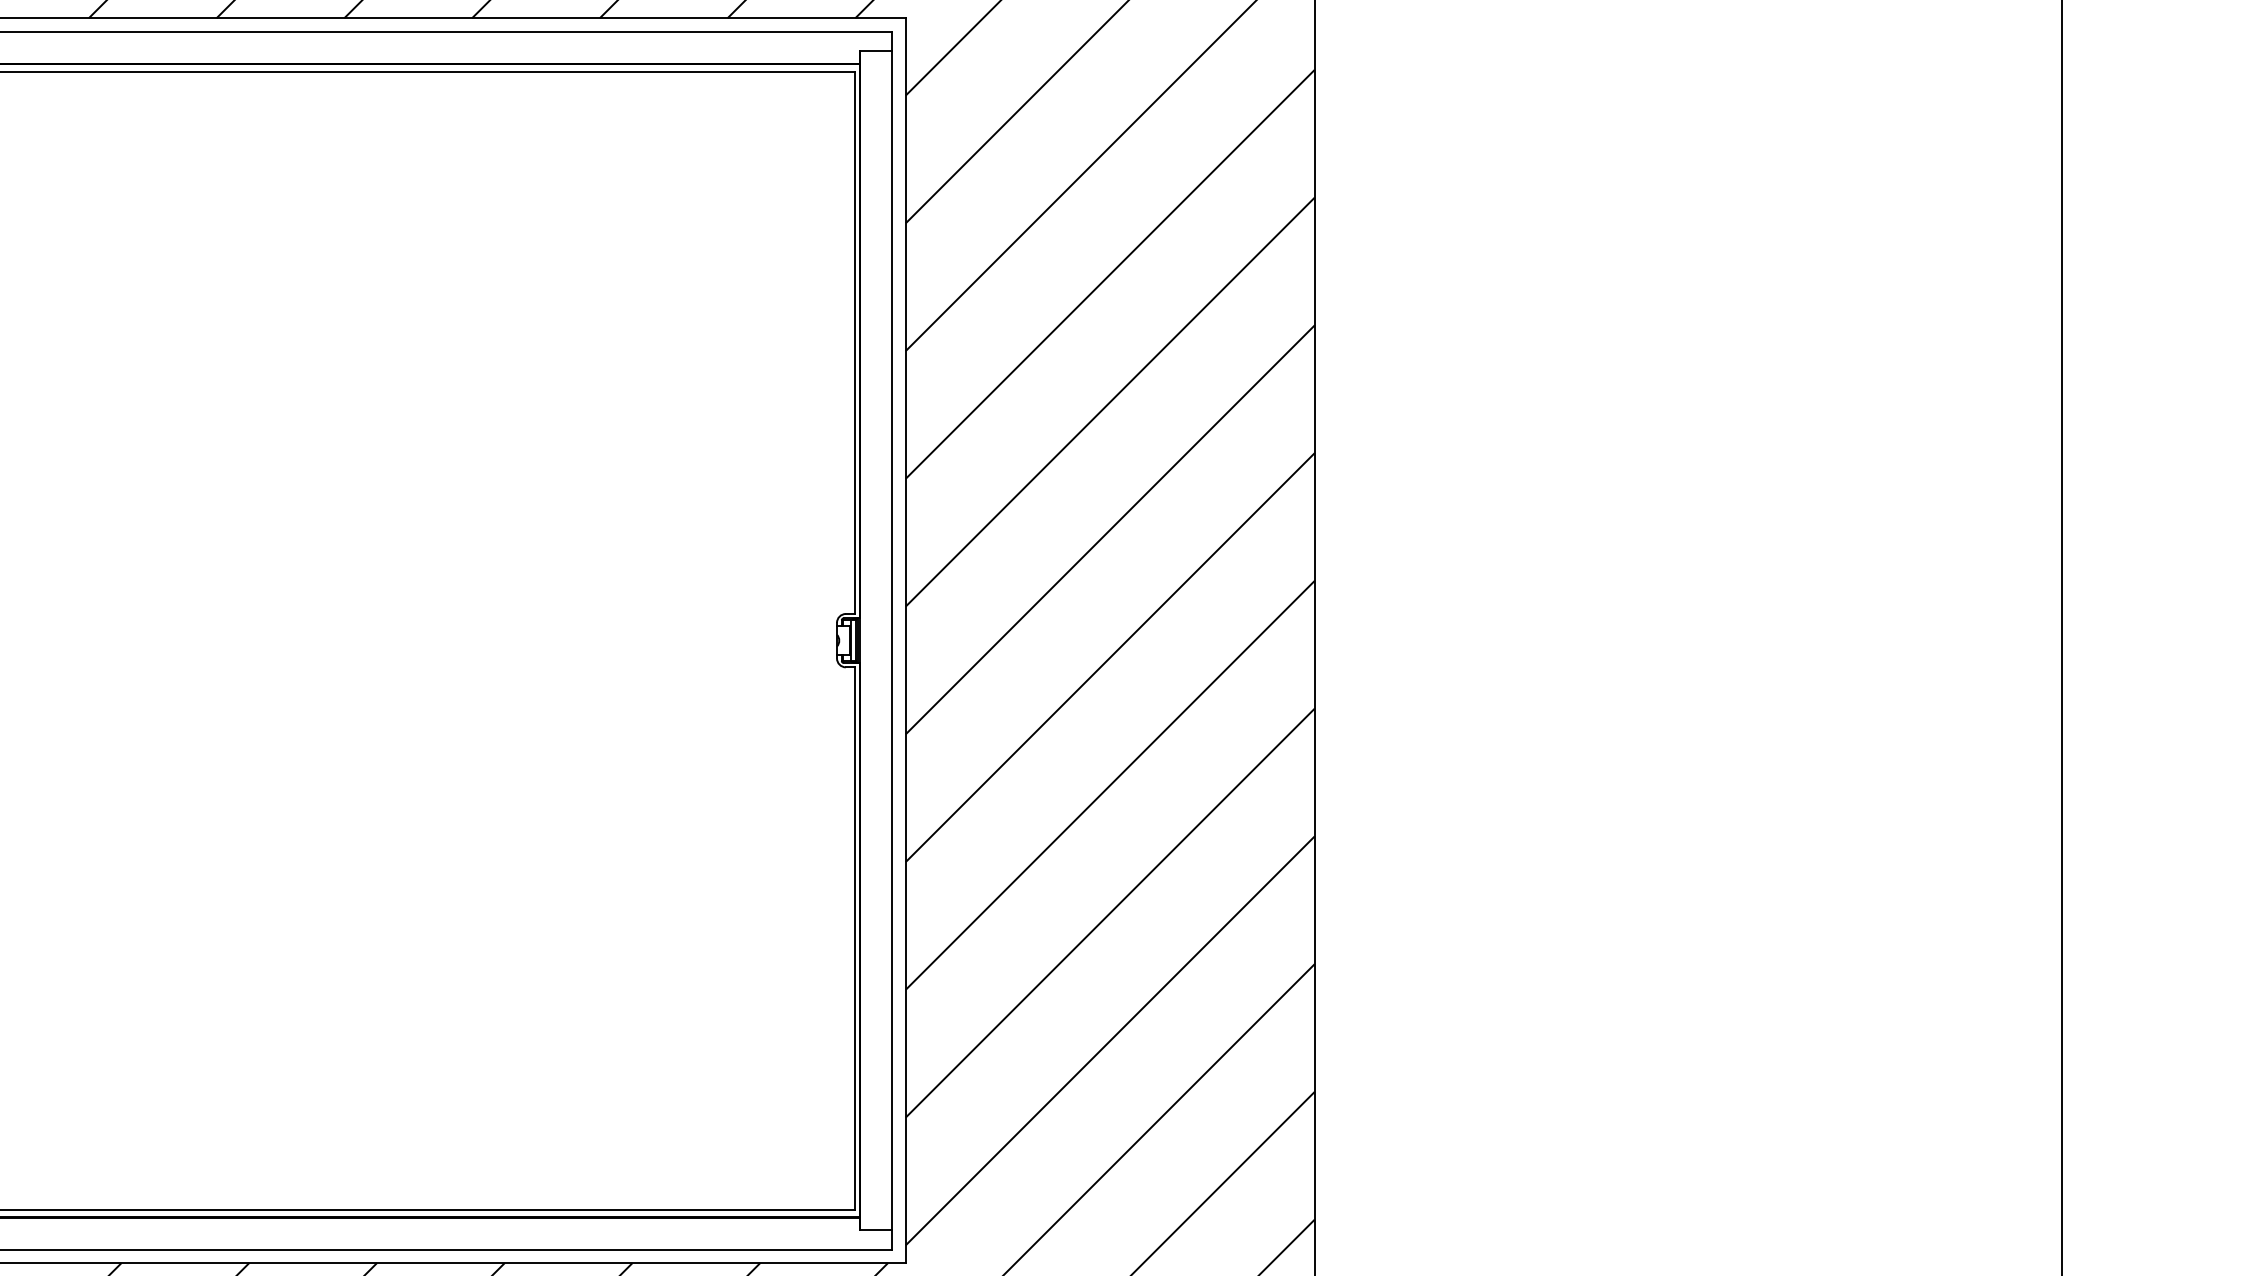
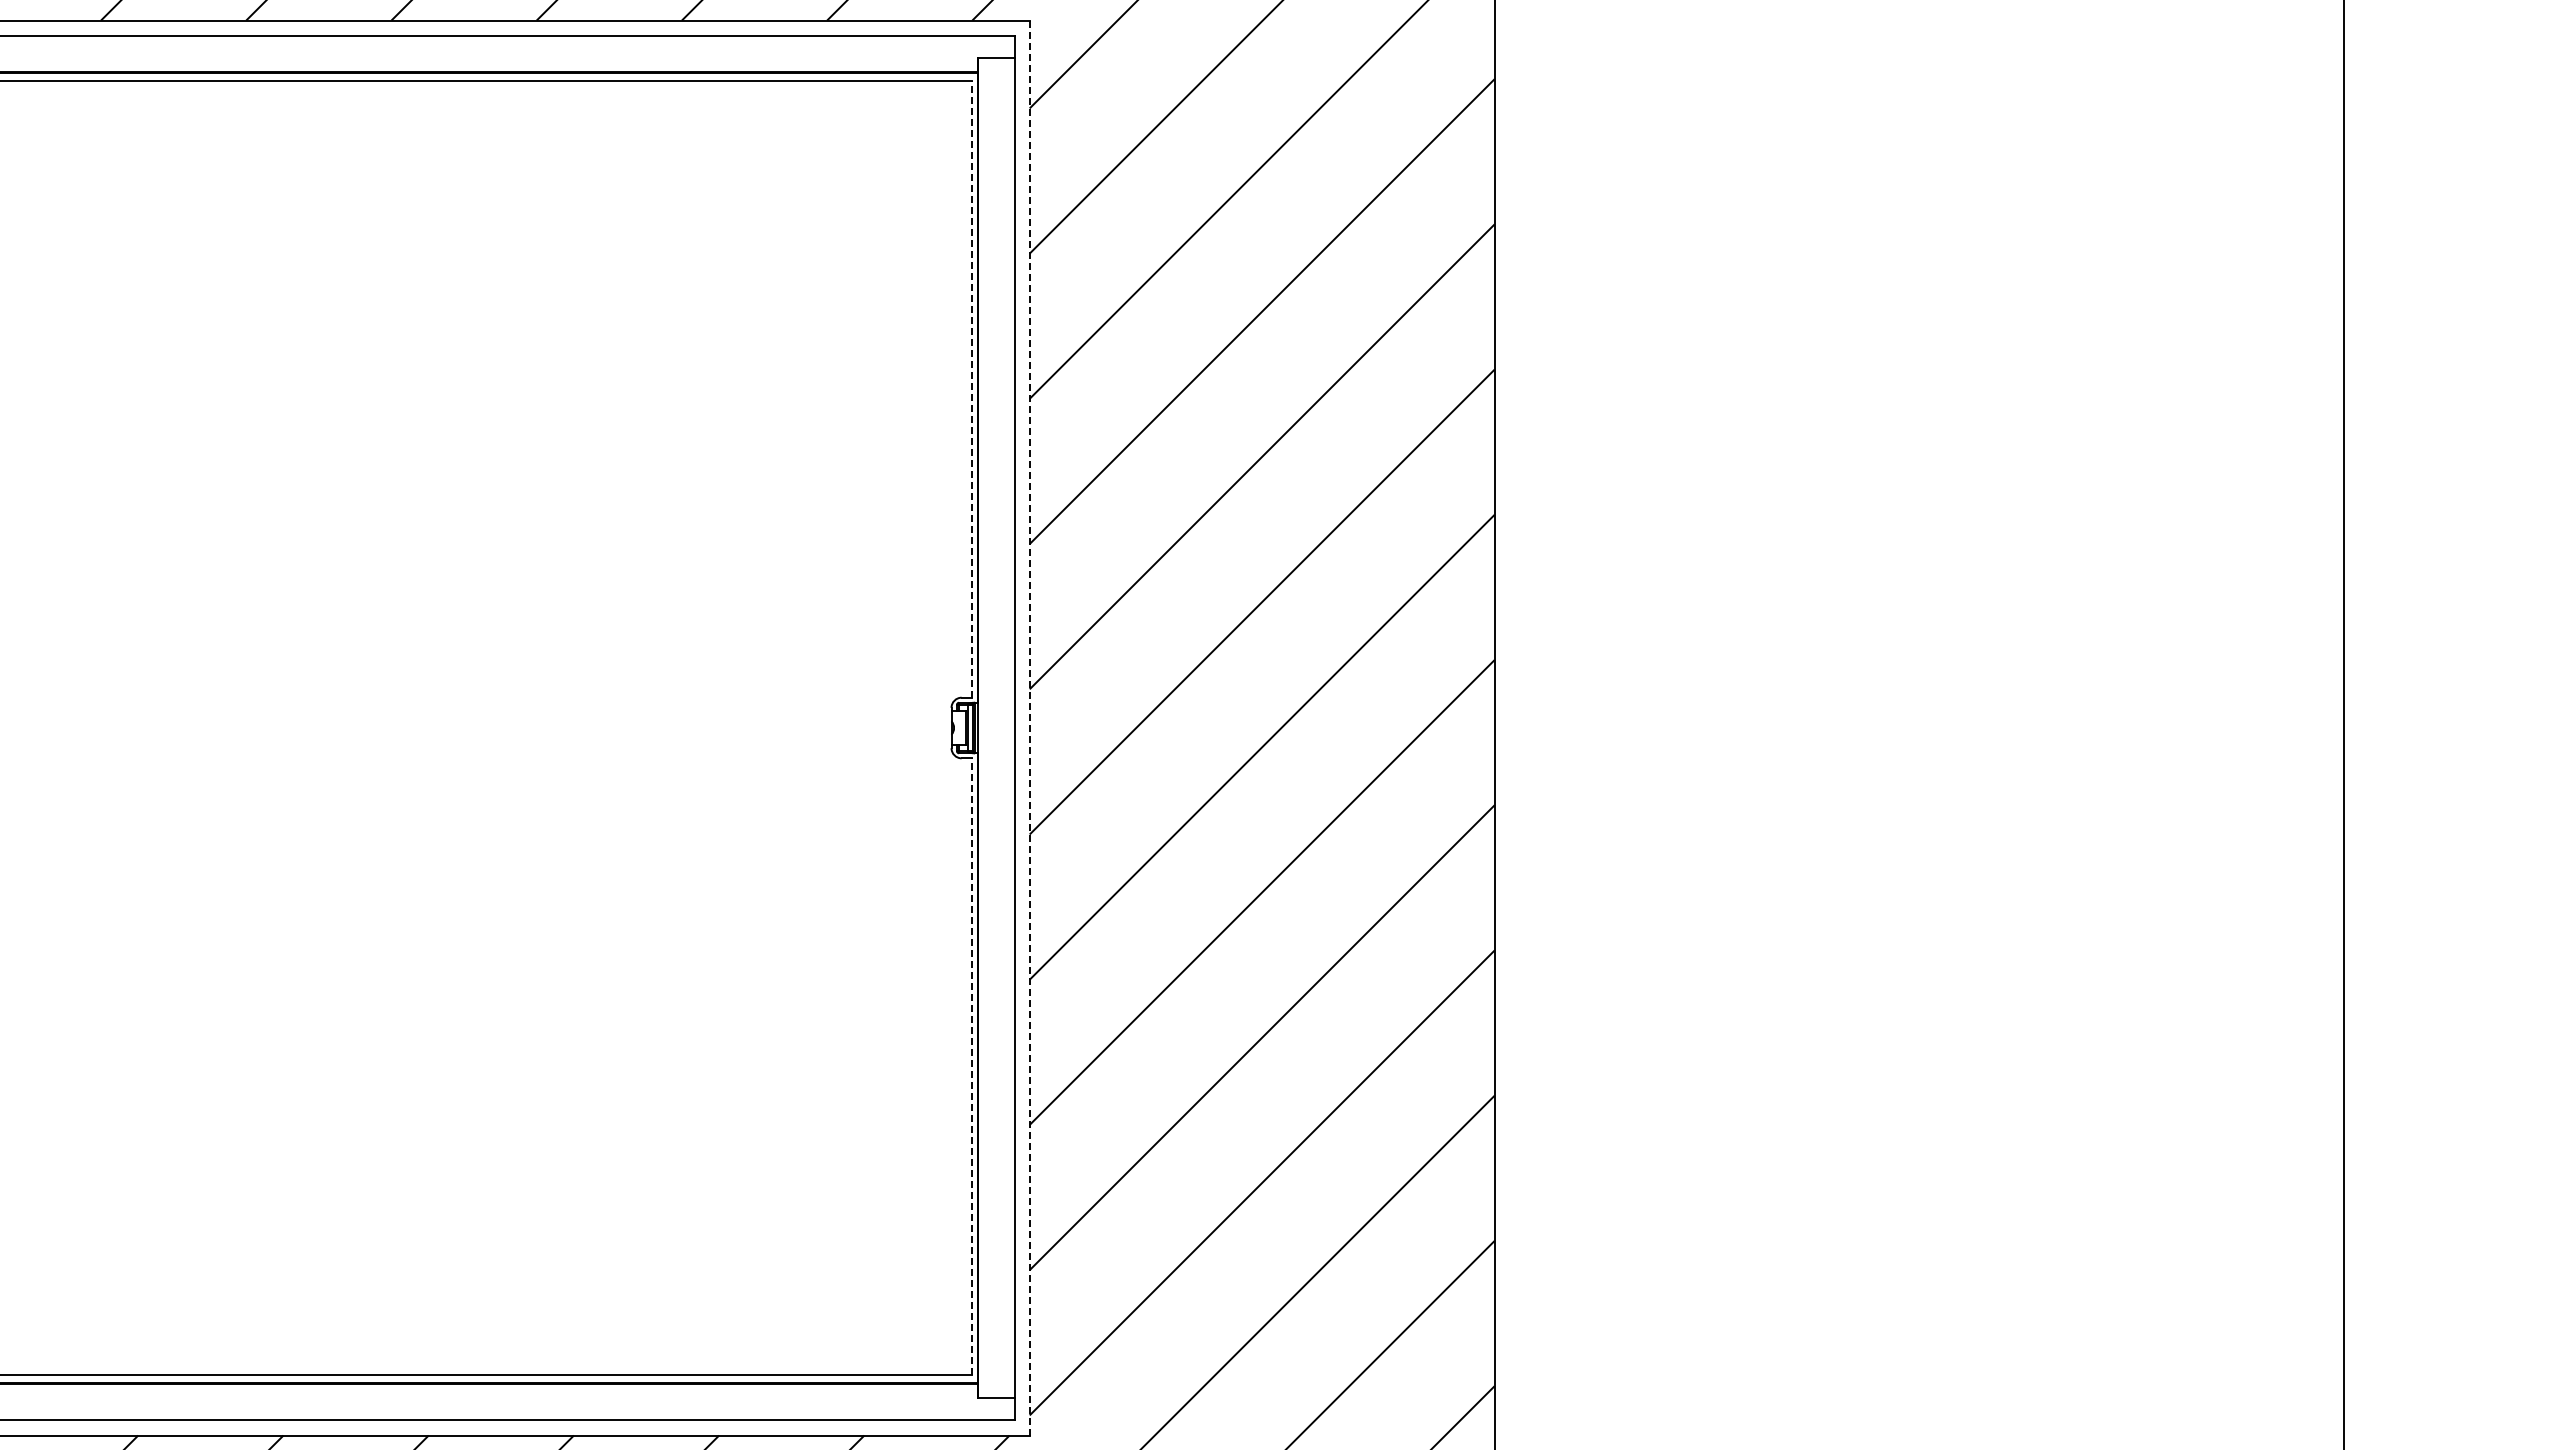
line: (854, 341) -> (971, 388), solid -> dashed
line: (905, 641) -> (1029, 728), solid -> dashed
line: (854, 938) -> (971, 1066), solid -> dashed

